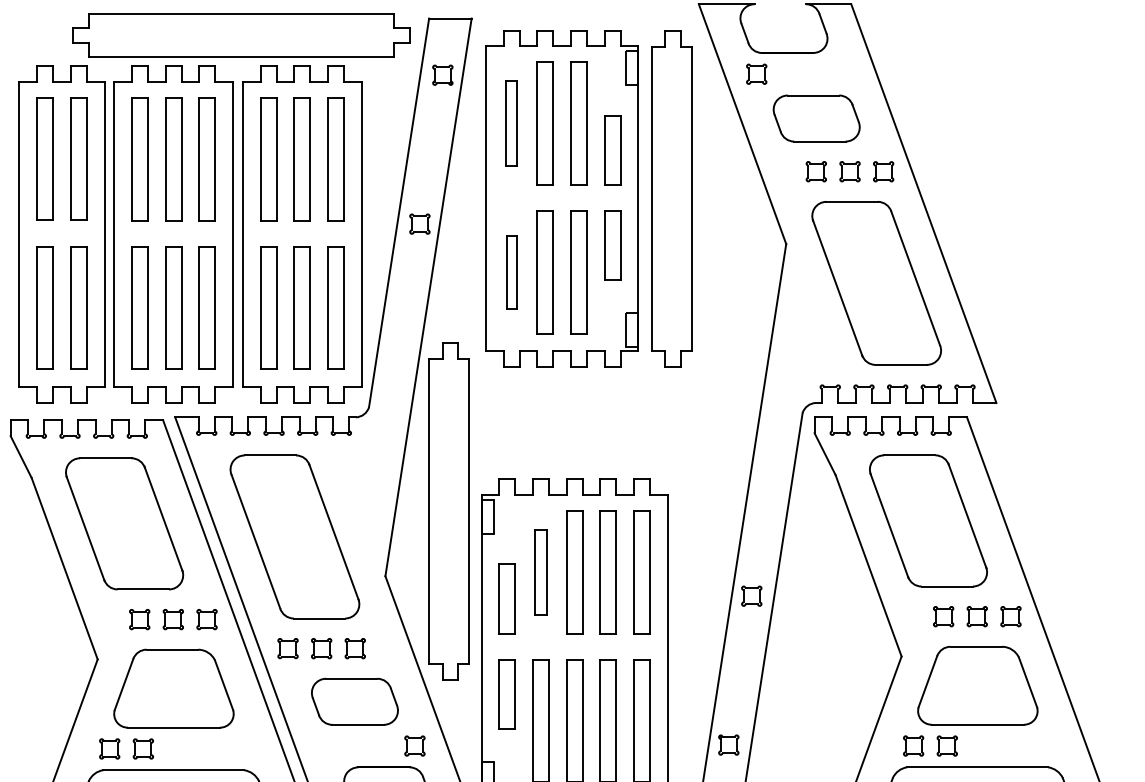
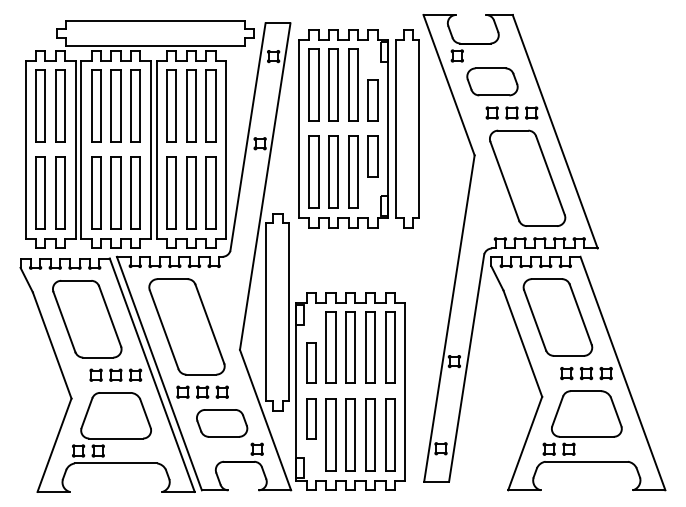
part: (510, 122) -> (313, 84), size x1.43
part: (510, 271) -> (313, 171), size x1.67
part: (540, 572) -> (330, 347), size x1.43

